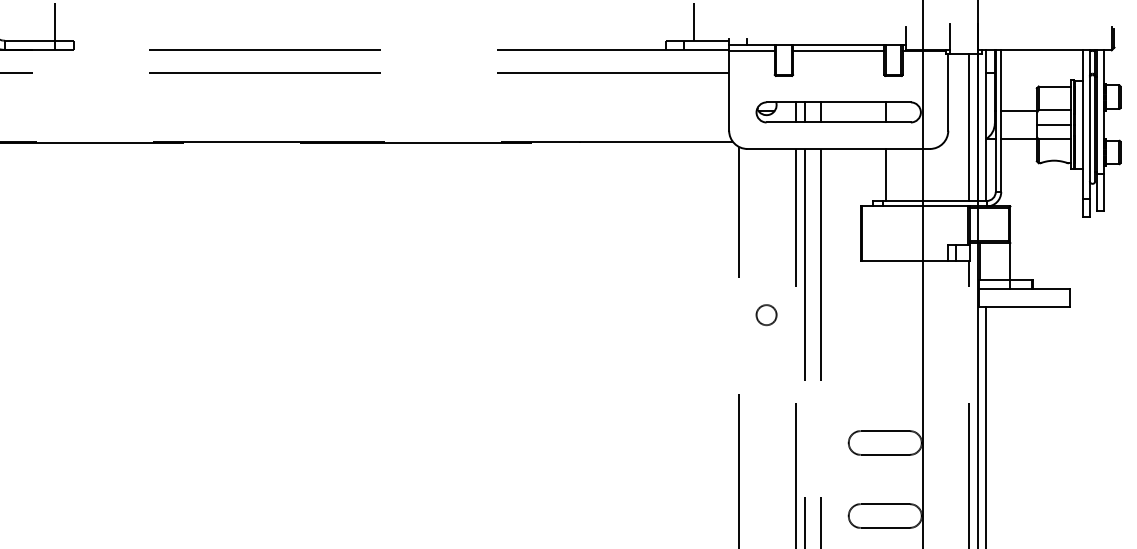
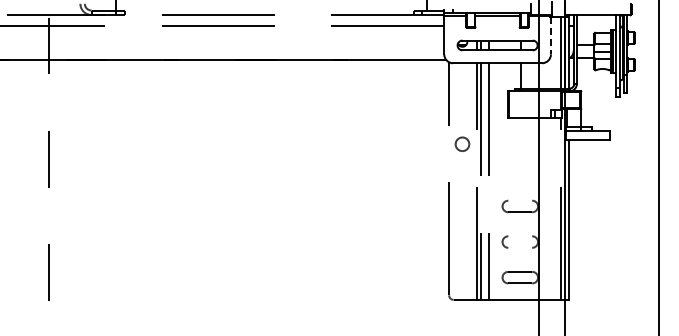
line: (947, 91) -> (550, 35), solid -> dashed
circle: (766, 313) -> (462, 143), size x1.4
line: (885, 430) -> (520, 200), removed
line: (885, 504) -> (520, 236), removed
line: (885, 527) -> (520, 247), removed

